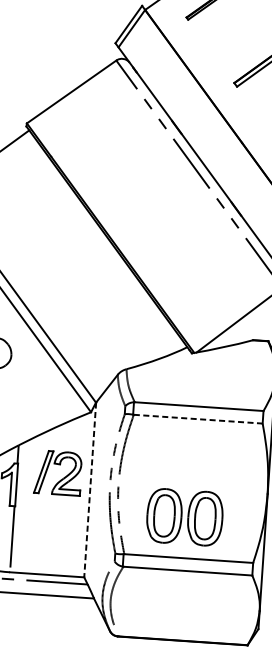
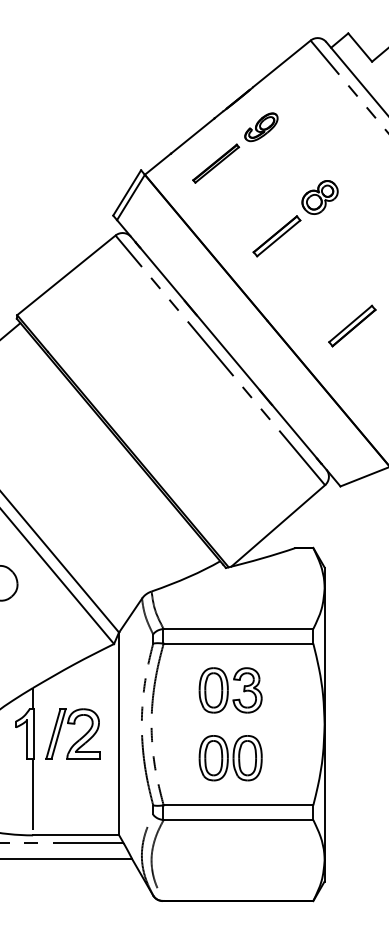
line: (198, 419) -> (238, 643), dashed -> solid
part: (188, 459) -> (230, 690), added
part: (62, 478) -> (78, 739), moved
line: (90, 490) -> (119, 734), dashed -> solid
part: (184, 517) -> (230, 758), size x0.71

